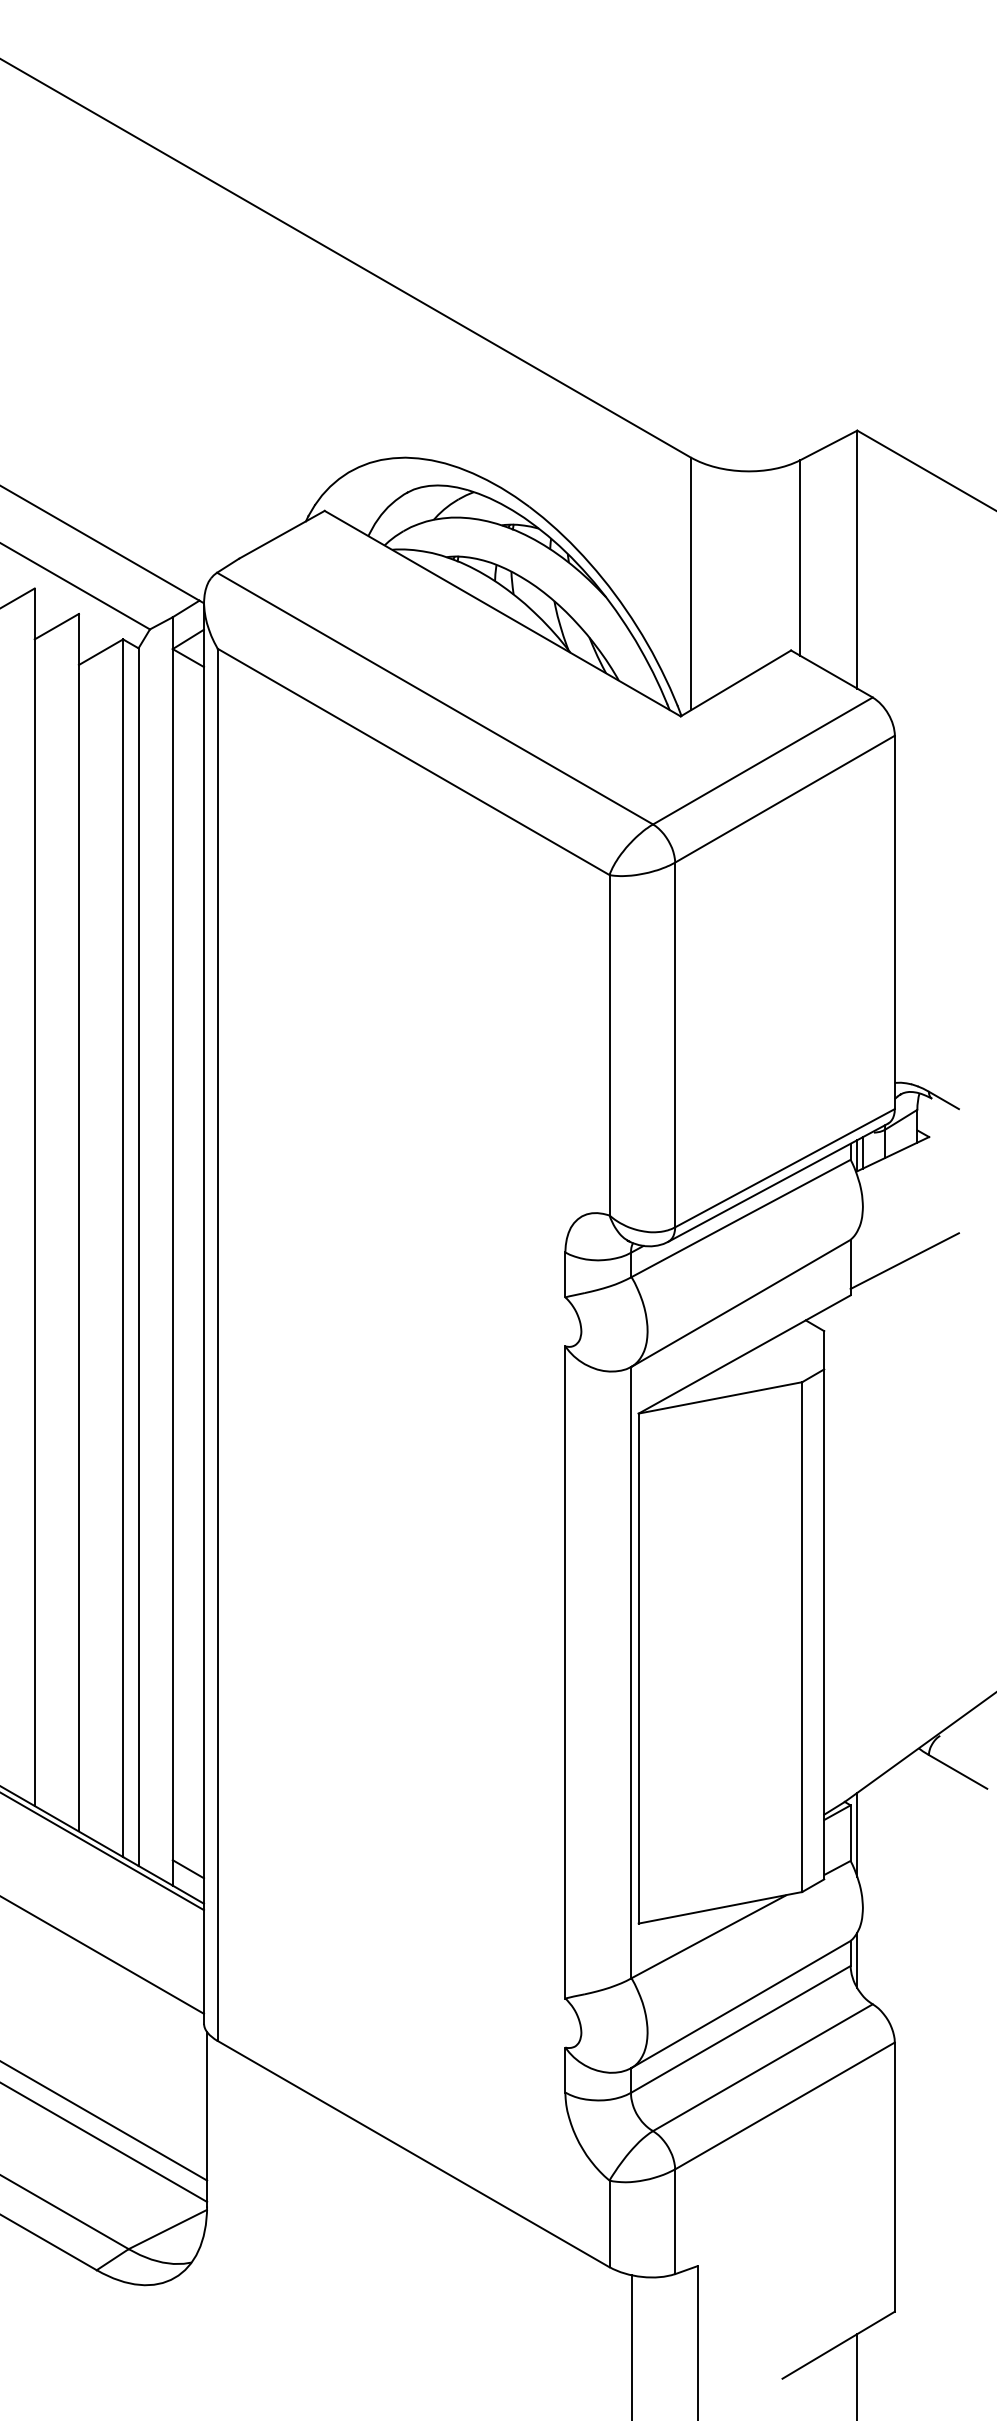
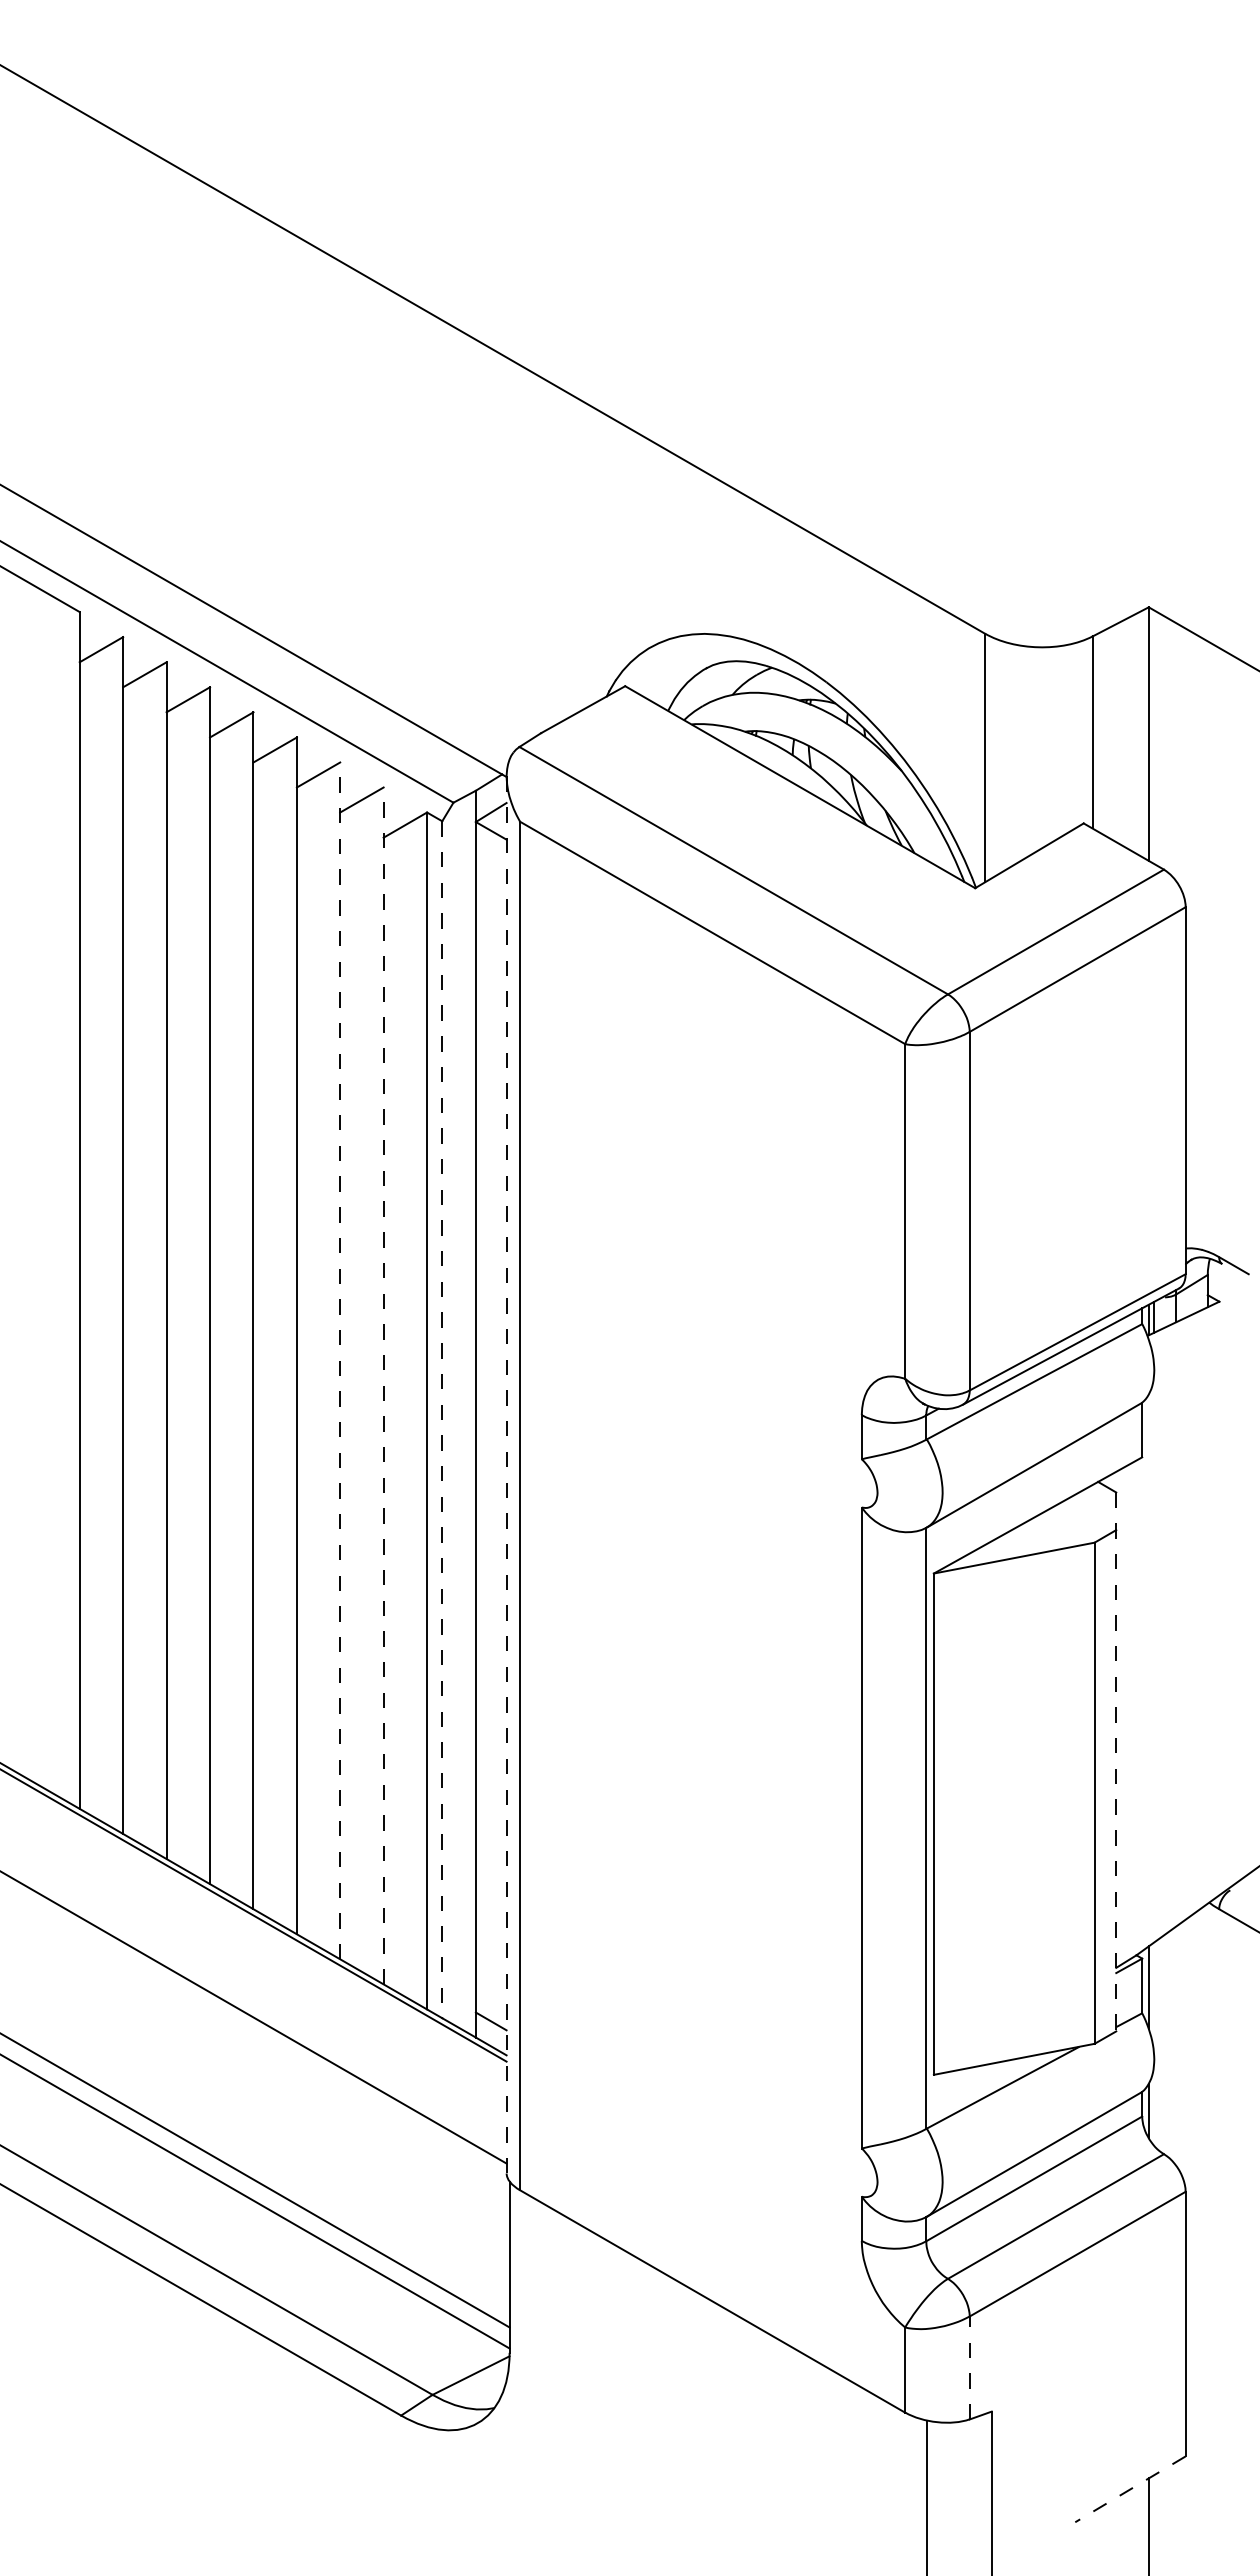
line: (35, 1196) -> (340, 1360), solid -> dashed
line: (78, 1222) -> (383, 1385), solid -> dashed
line: (138, 1257) -> (442, 1420), solid -> dashed
line: (904, 1260) -> (1195, 1423), removed
line: (203, 1313) -> (506, 1475), solid -> dashed
line: (824, 1605) -> (1116, 1762), solid -> dashed
line: (674, 2221) -> (969, 2367), solid -> dashed
line: (838, 2345) -> (1130, 2489), solid -> dashed

